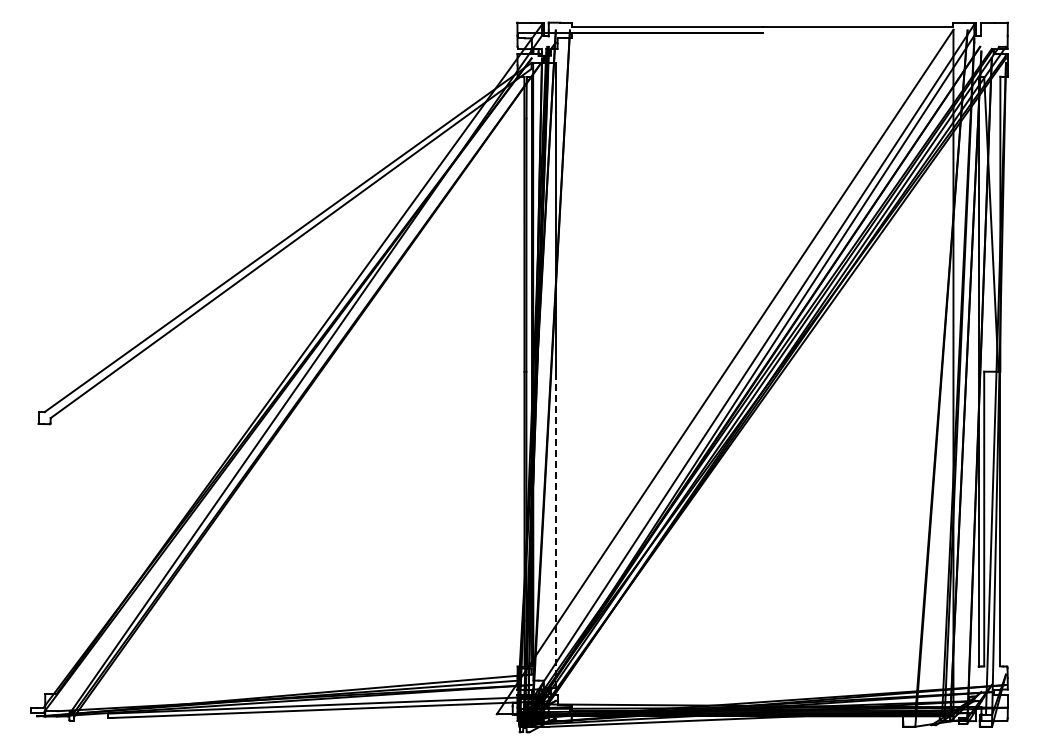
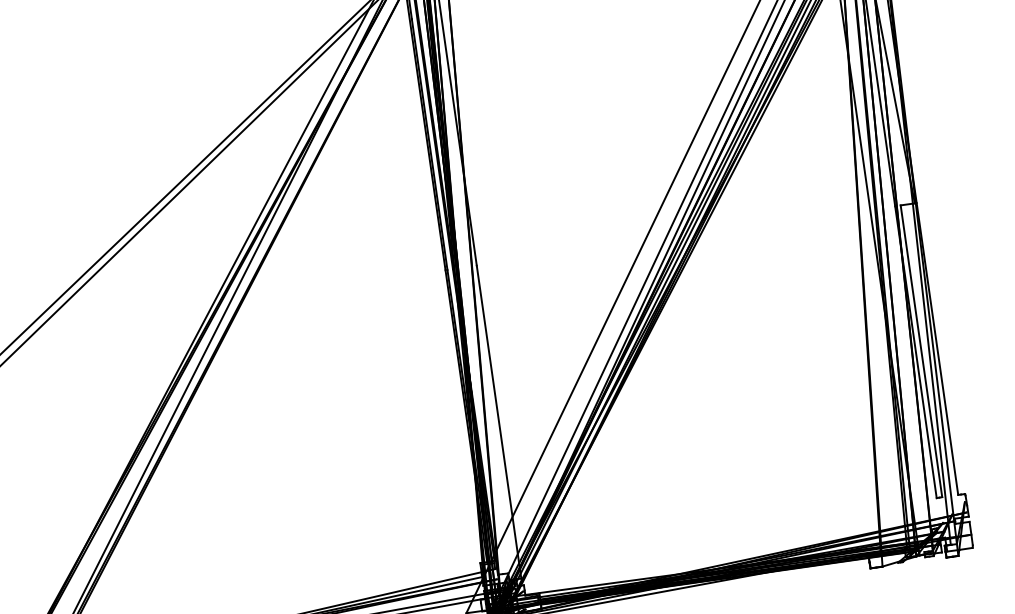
line: (556, 529) -> (499, 421), dashed -> solid

